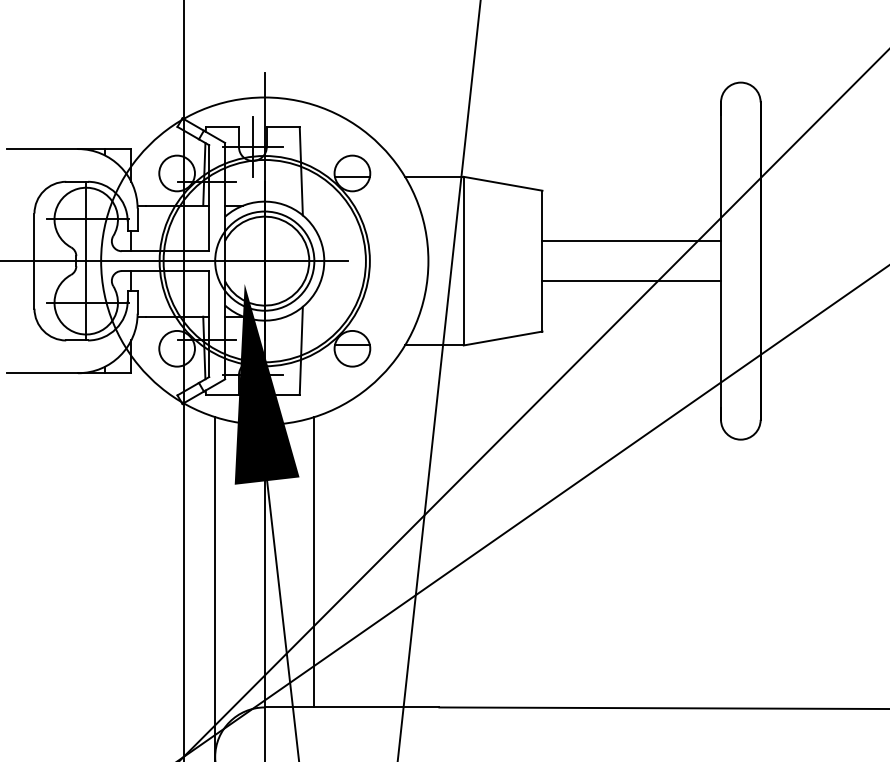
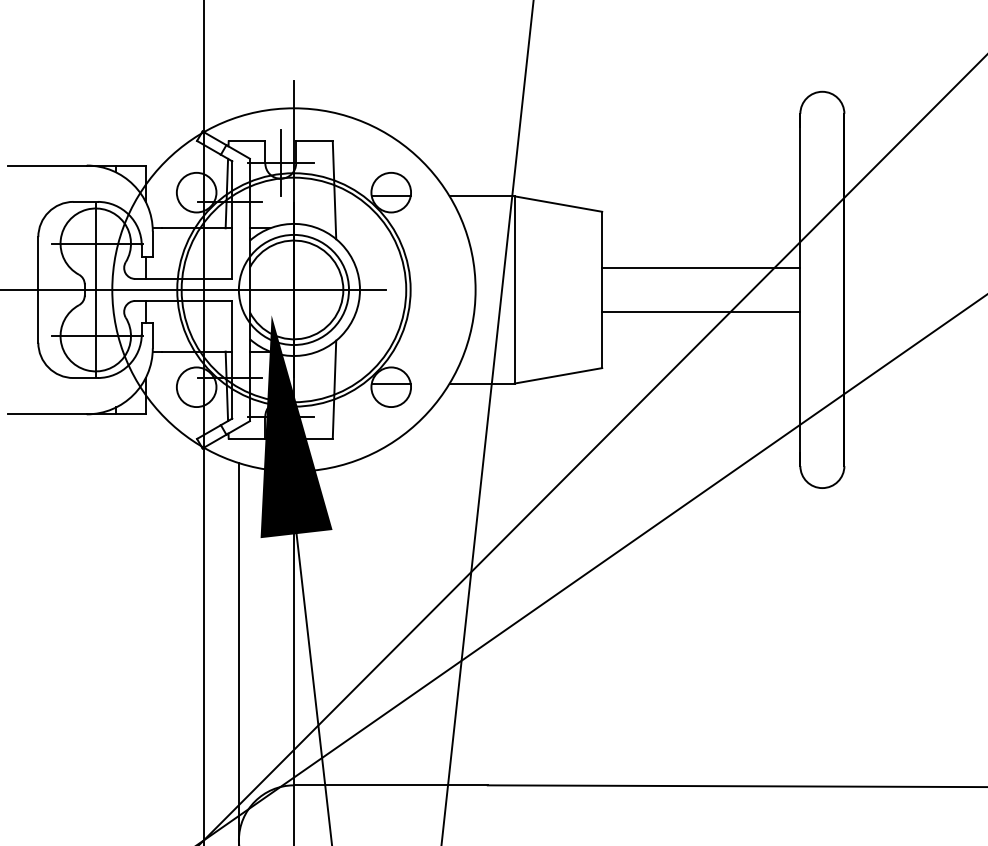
line: (314, 562) -> (349, 624), removed

